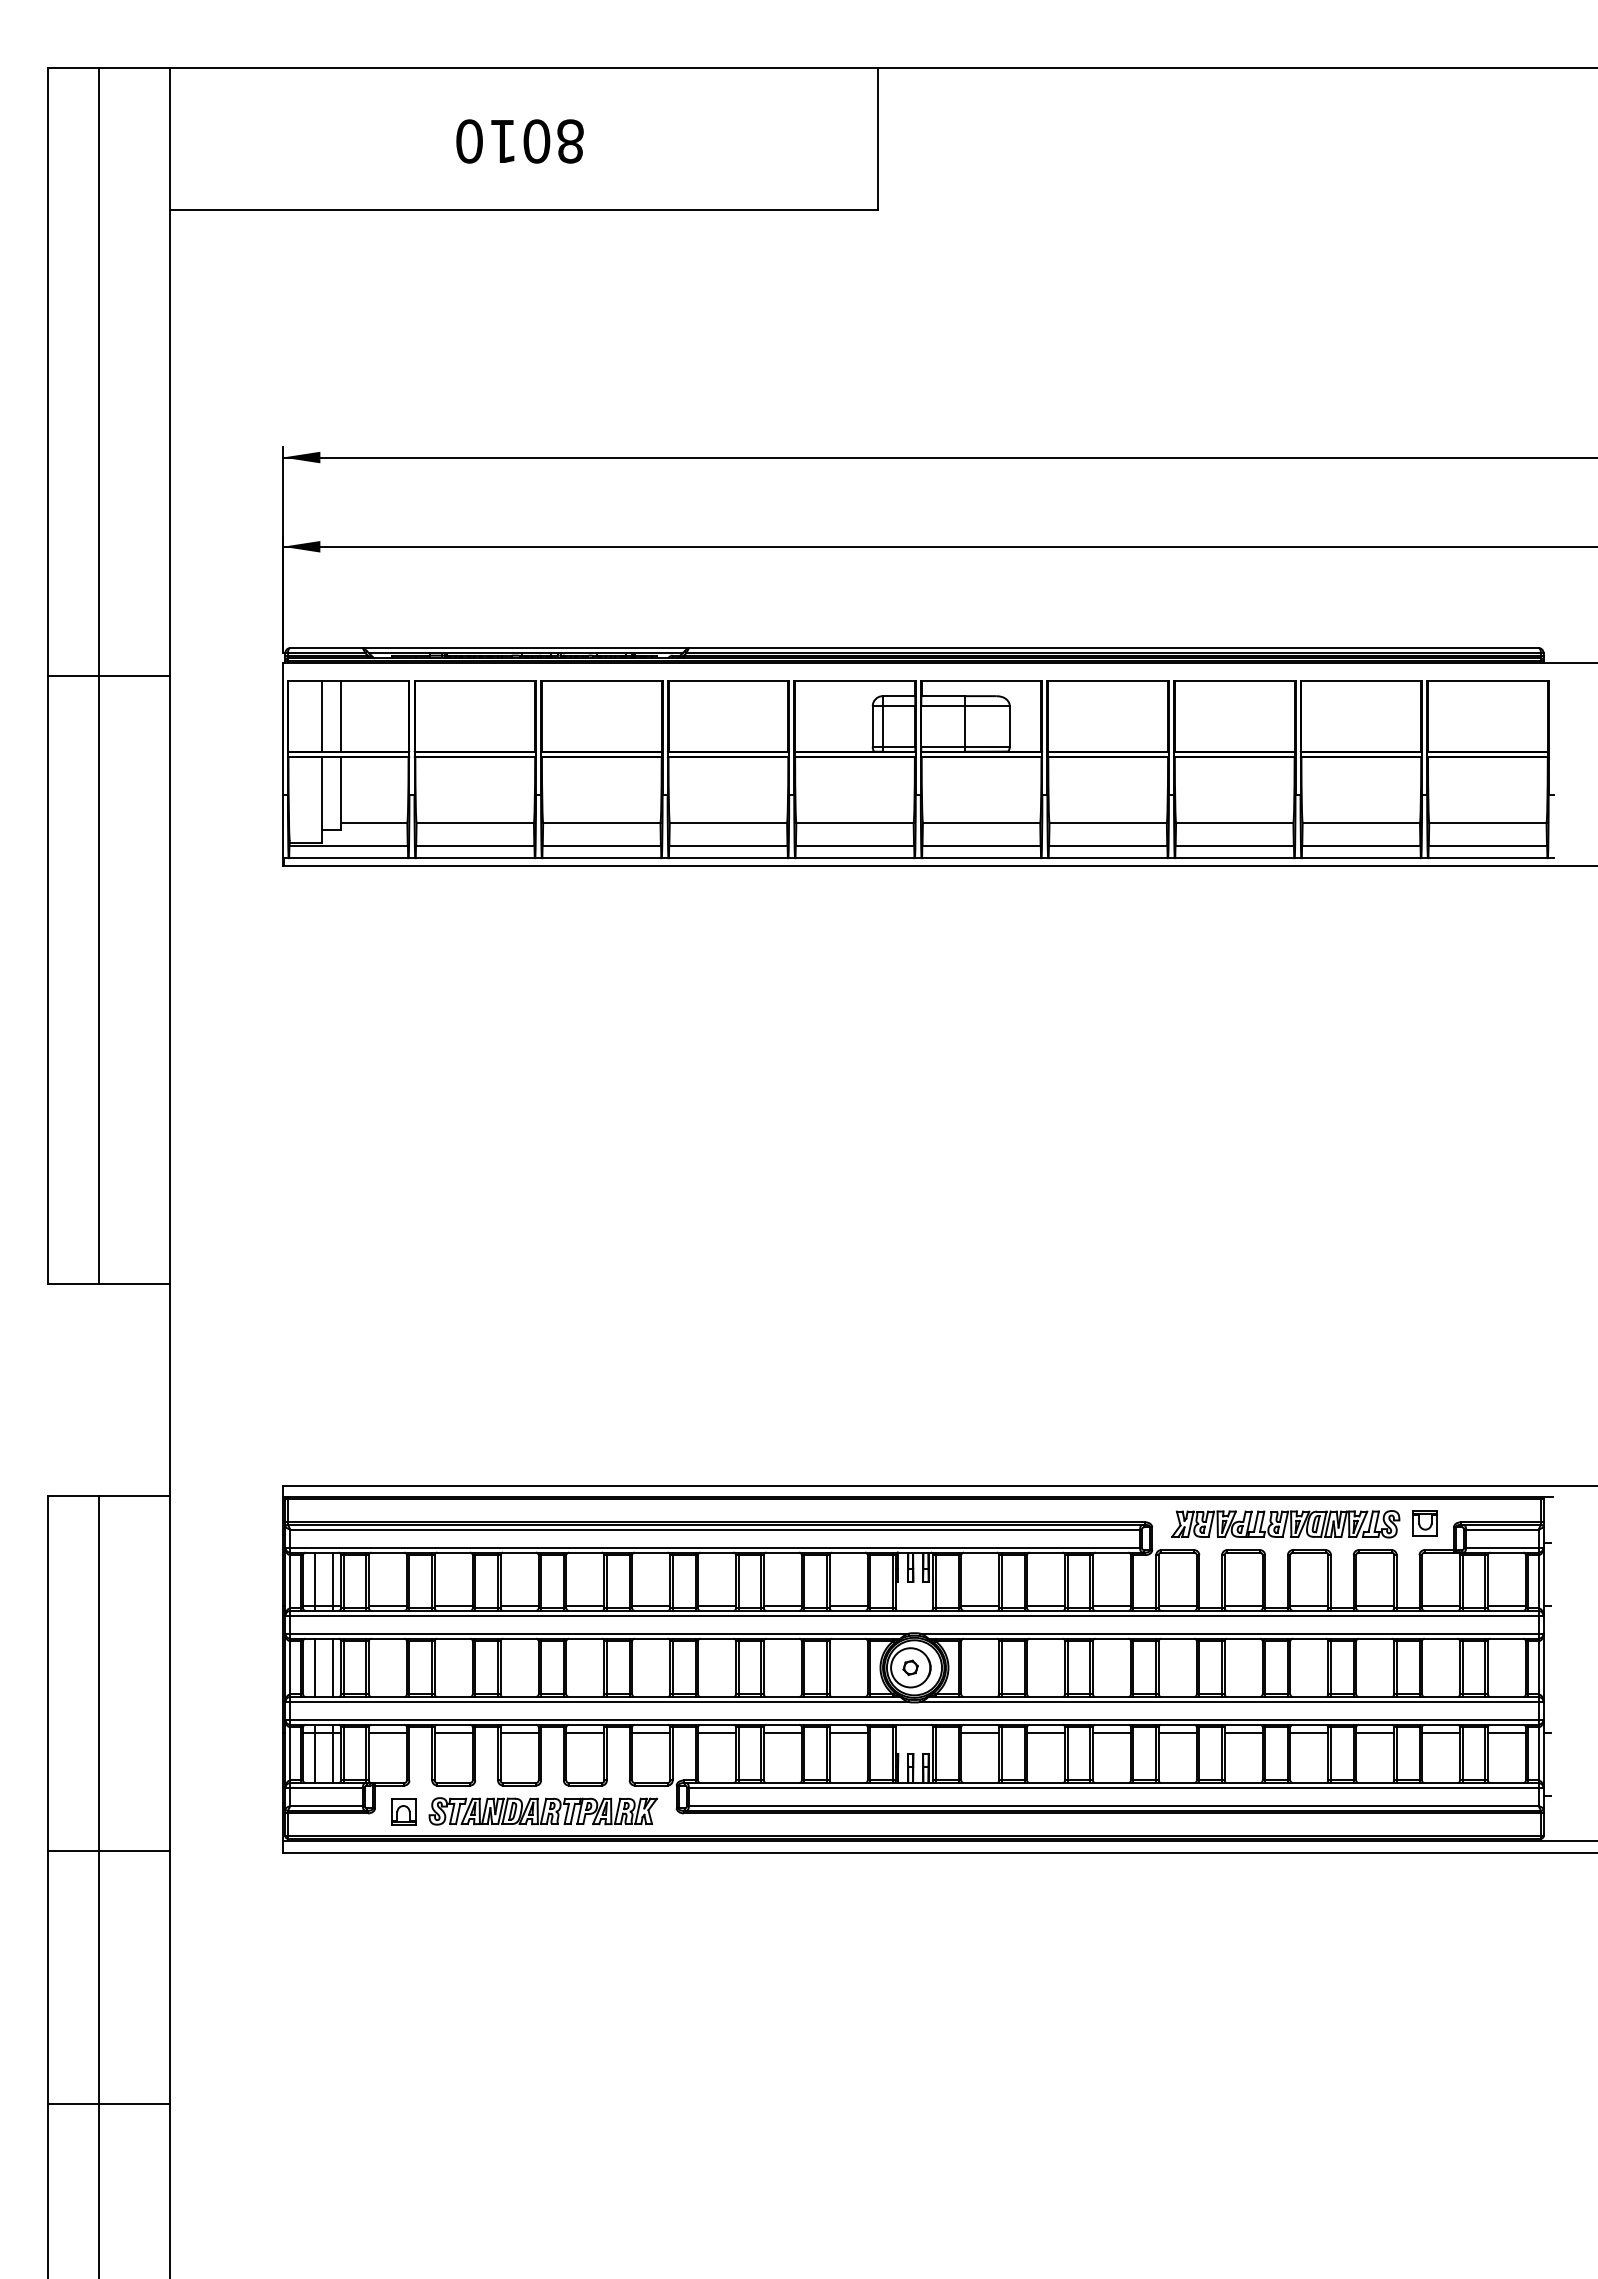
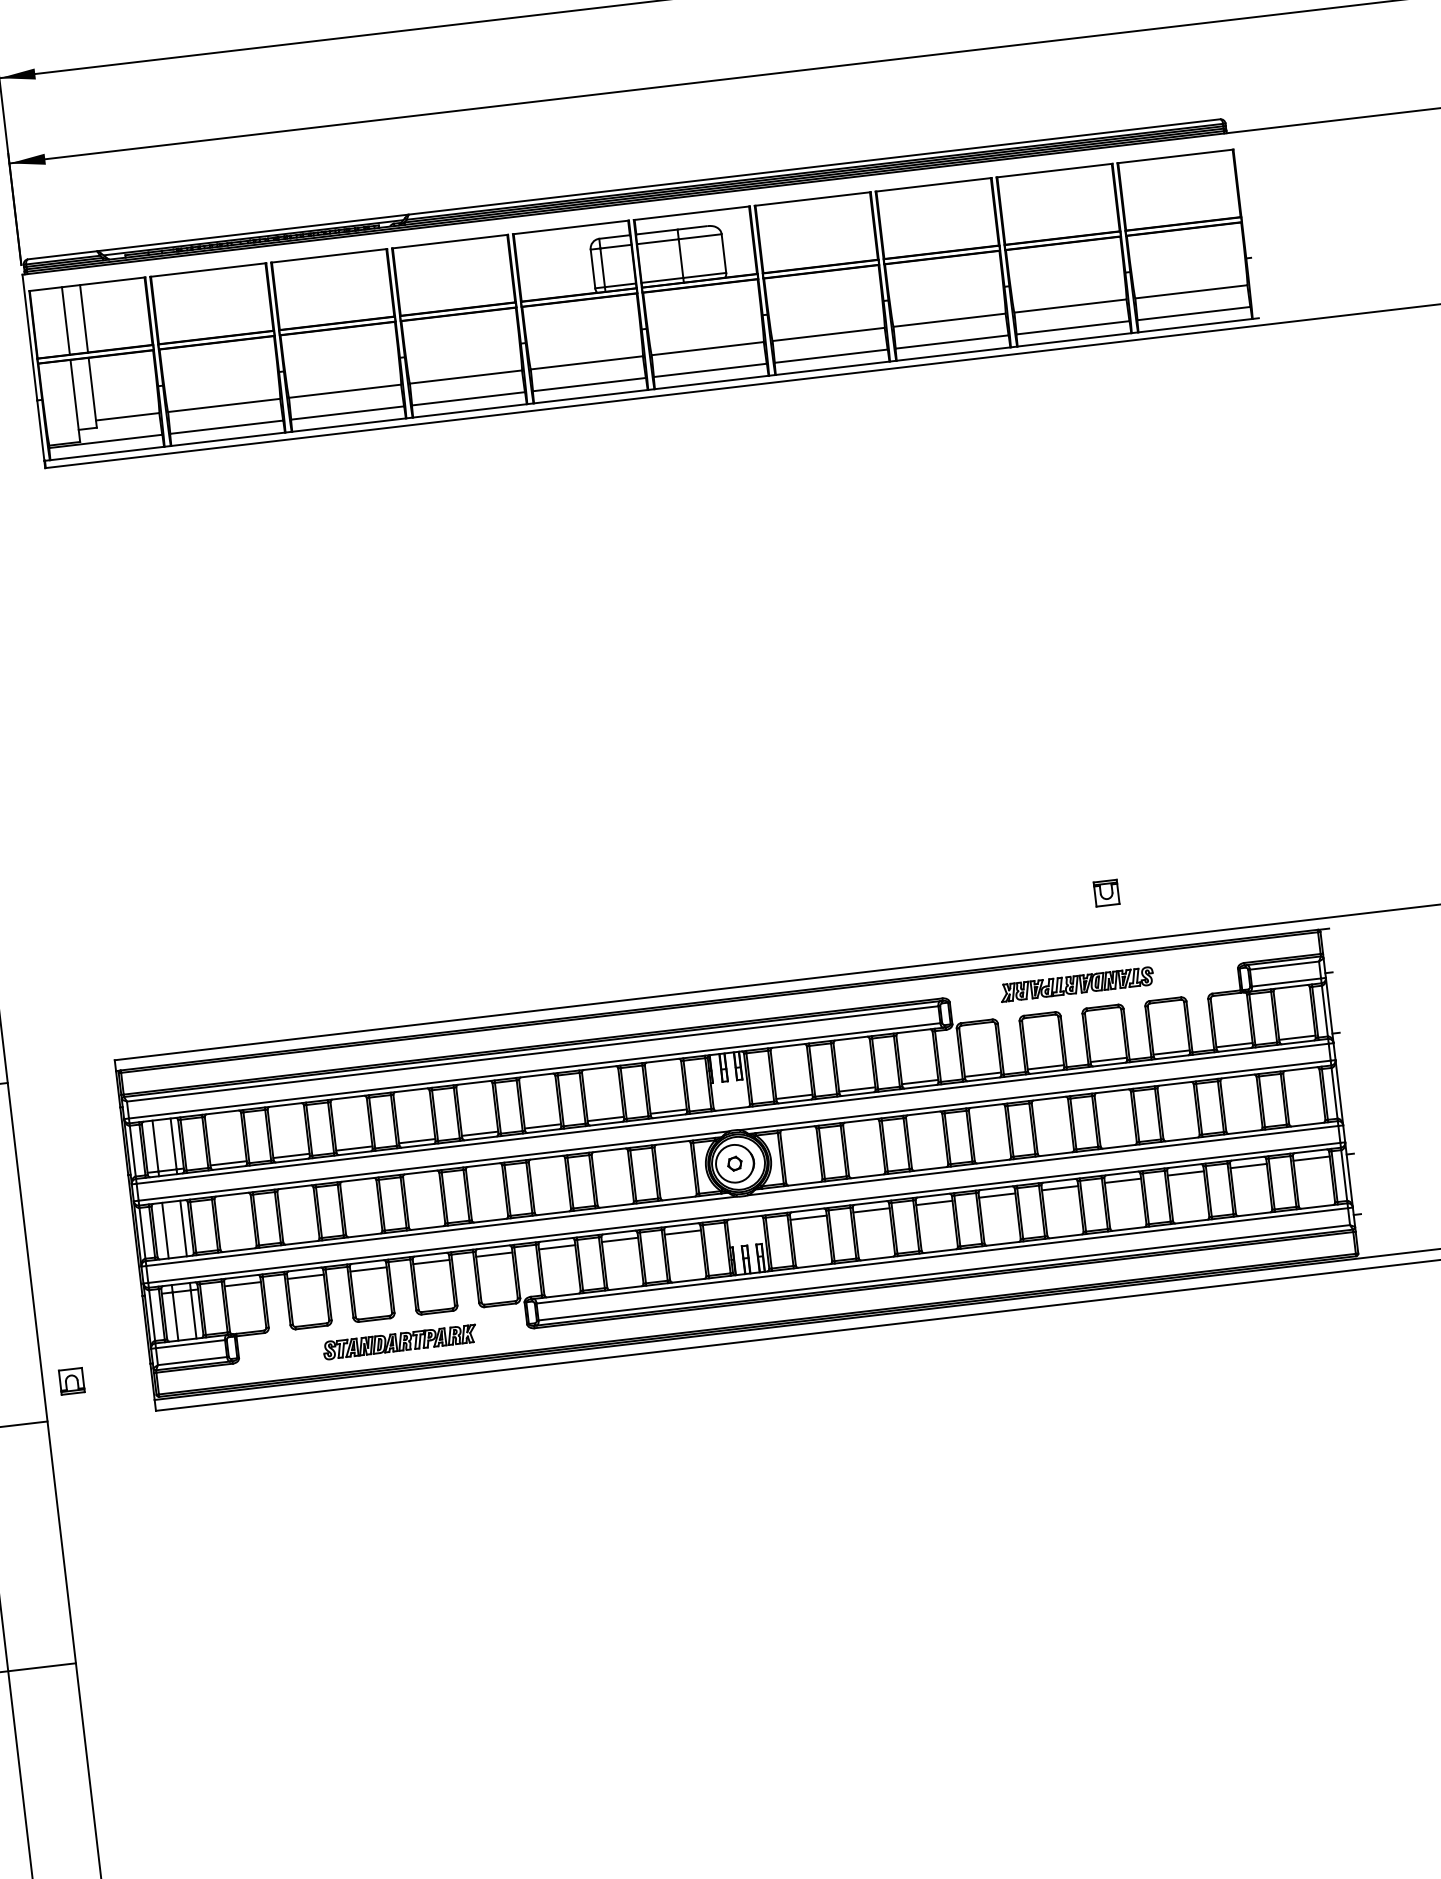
part: (1424, 1523) -> (1105, 893), moved
part: (1285, 1524) -> (1076, 984), size x0.7
part: (403, 1811) -> (71, 1380), moved
part: (542, 1811) -> (399, 1342), size x0.7

